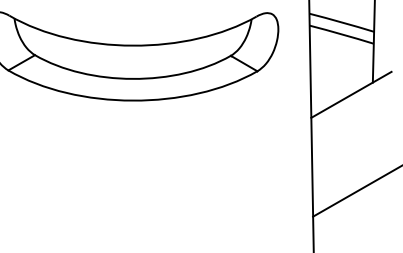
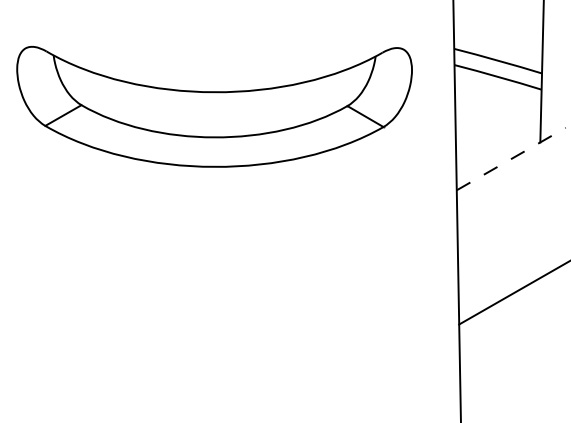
line: (351, 95) -> (511, 159), solid -> dashed

